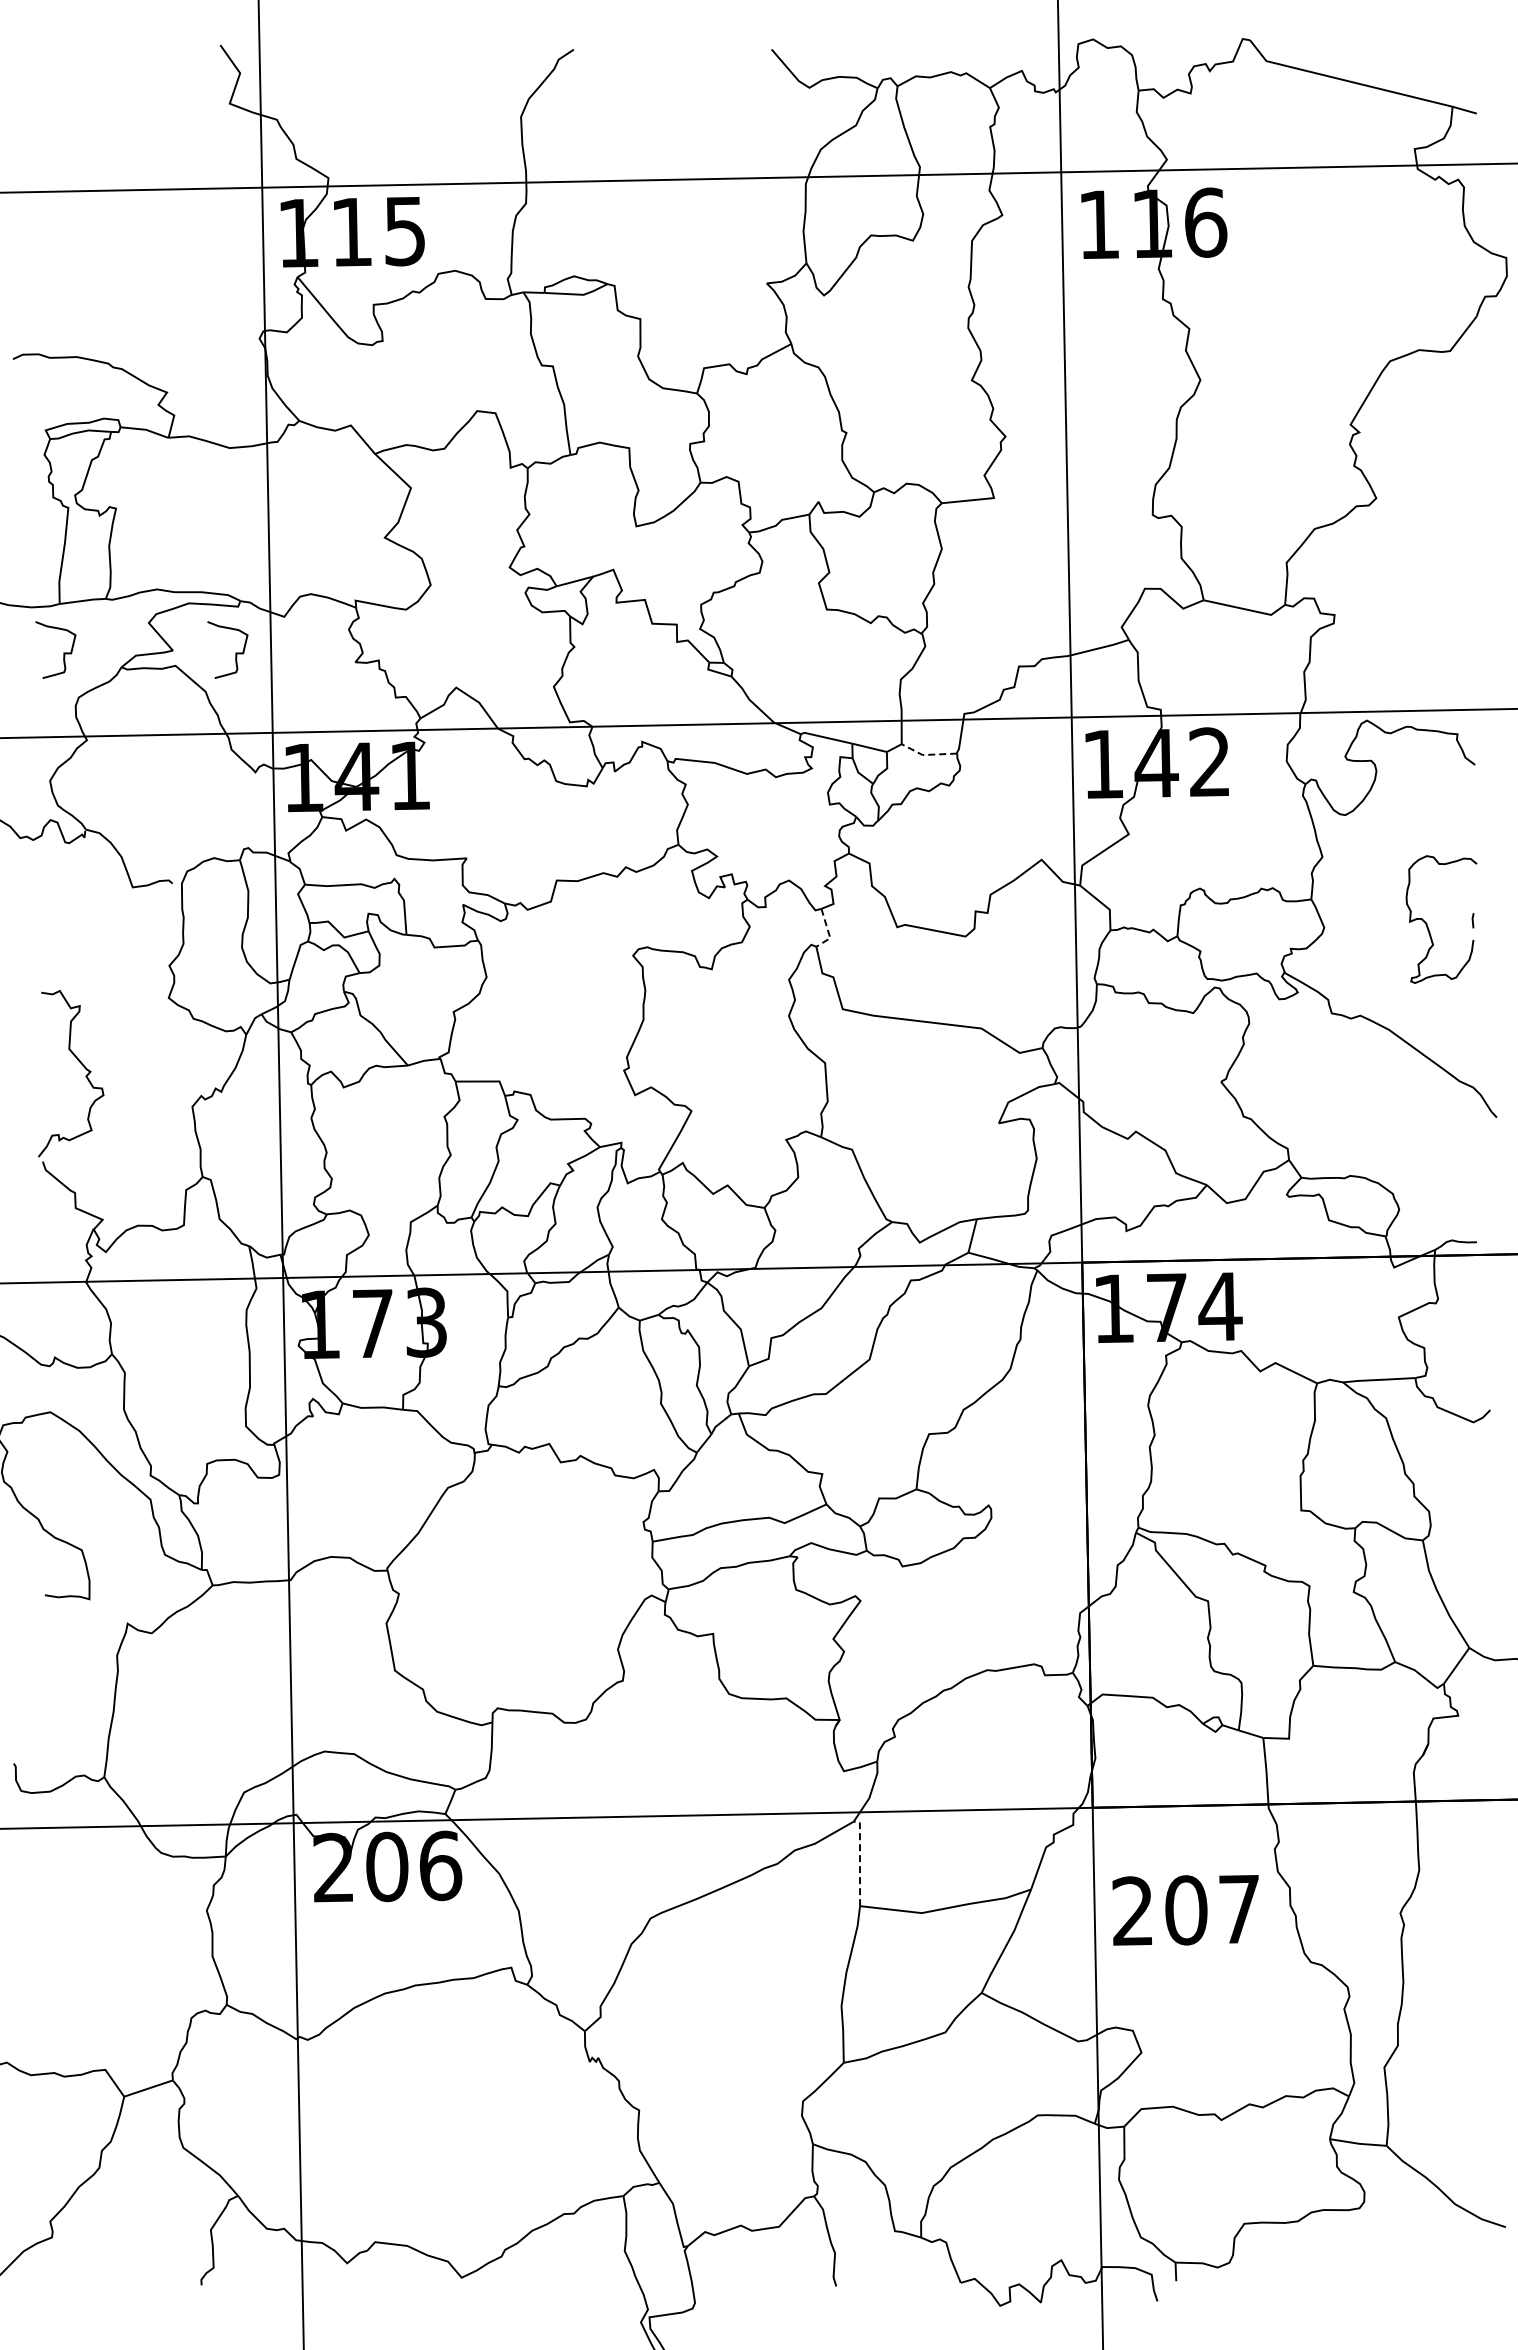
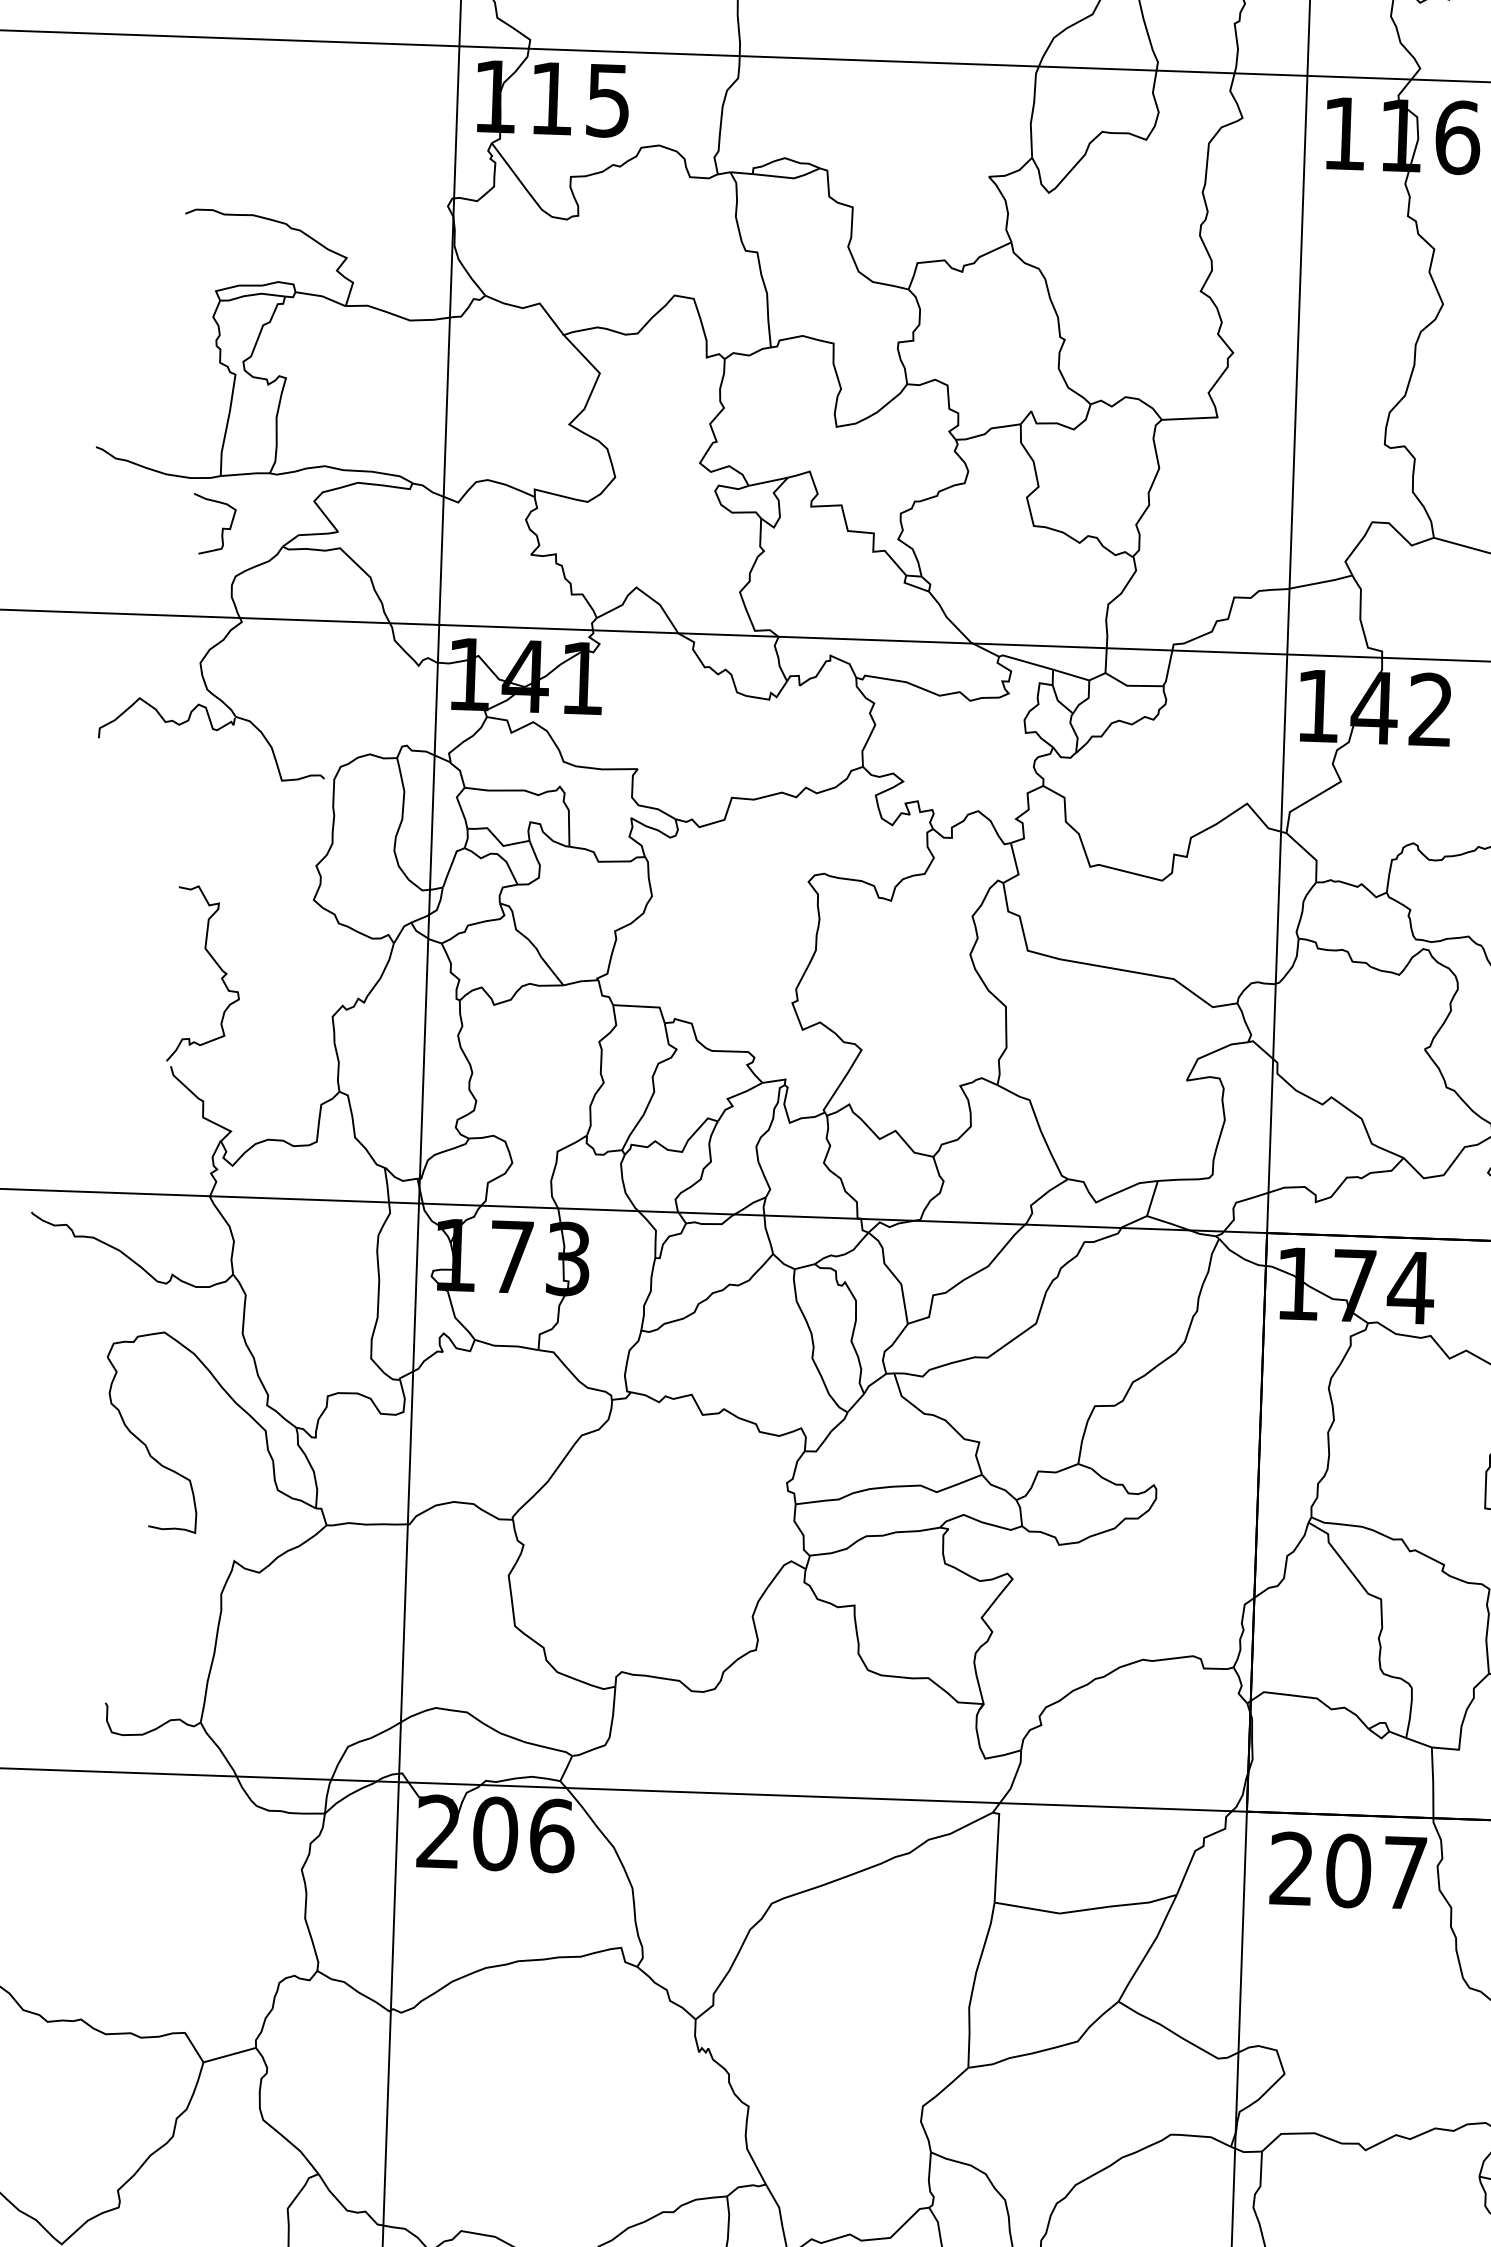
curve: (235, 652) -> (404, 537), removed
line: (927, 754) -> (1132, 685), dashed -> solid
line: (828, 932) -> (1017, 868), dashed -> solid
line: (859, 1860) -> (996, 1854), dashed -> solid
text: (1185, 1910) -> (1347, 1871), moved

